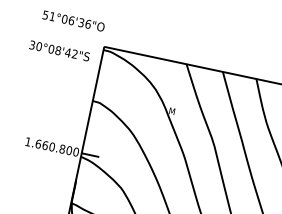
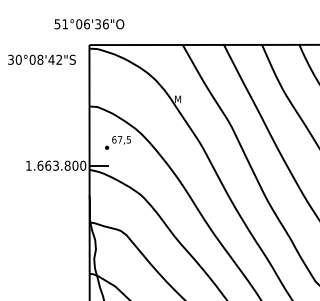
text: (73, 21) -> (89, 24), moved
part: (110, 137) -> (117, 142), added
text: (52, 146) -> (56, 165), 1.660.800 -> 1.663.800

